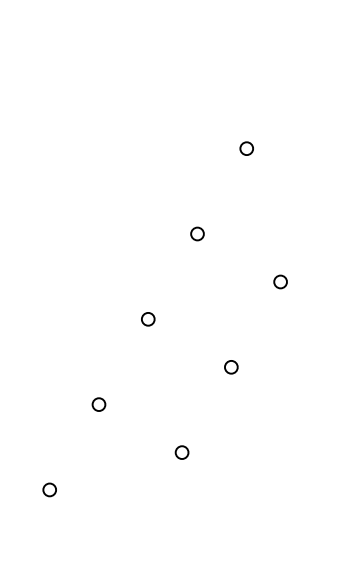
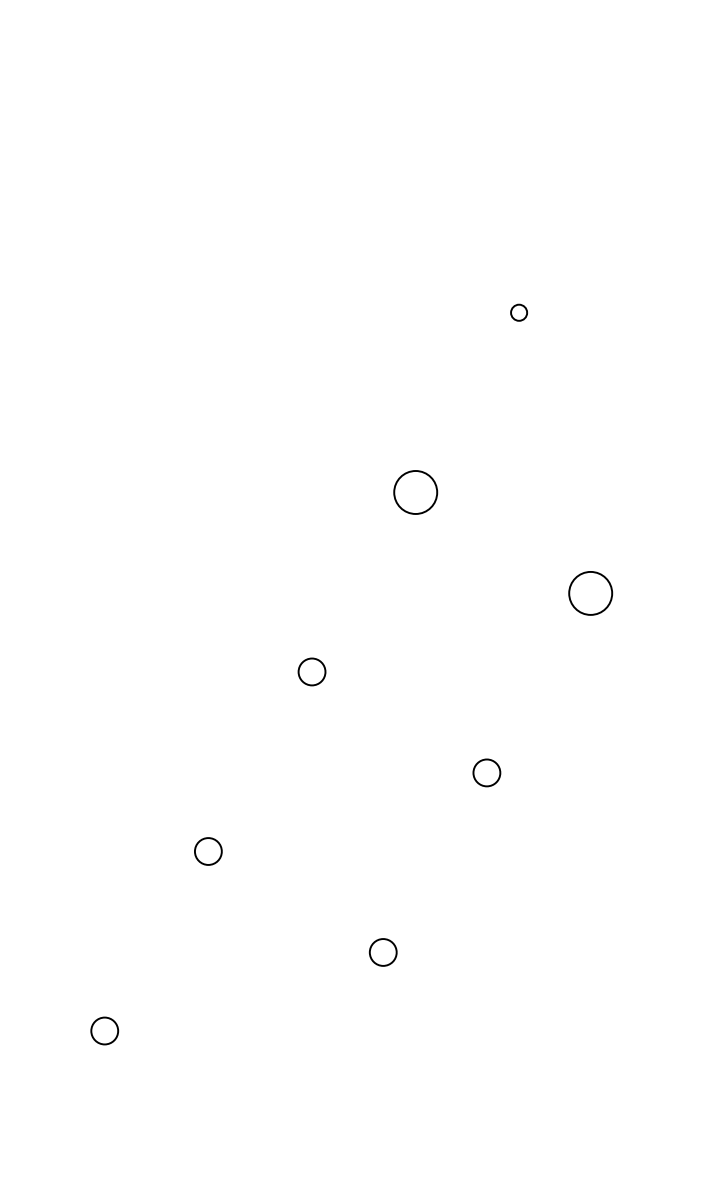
circle: (246, 148) -> (518, 312), size x0.6
circle: (197, 233) -> (415, 491), size x1.6
circle: (280, 281) -> (590, 592), size x1.6

